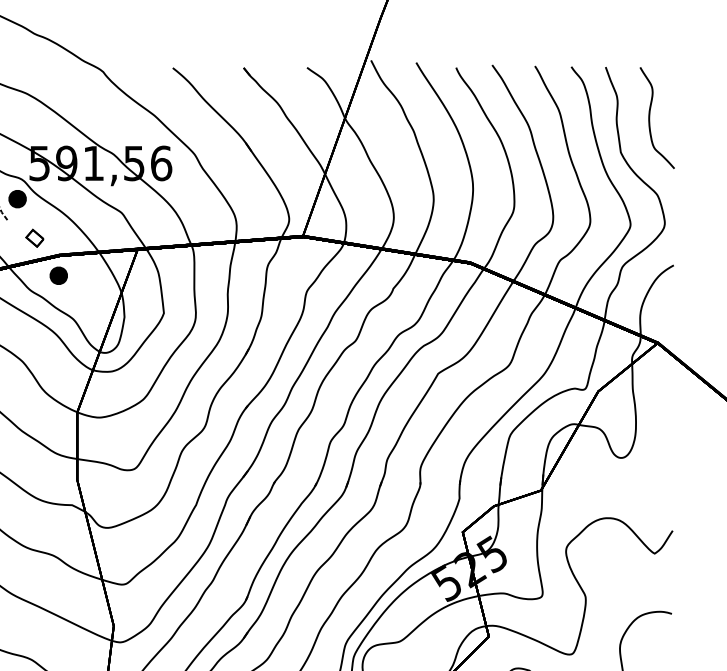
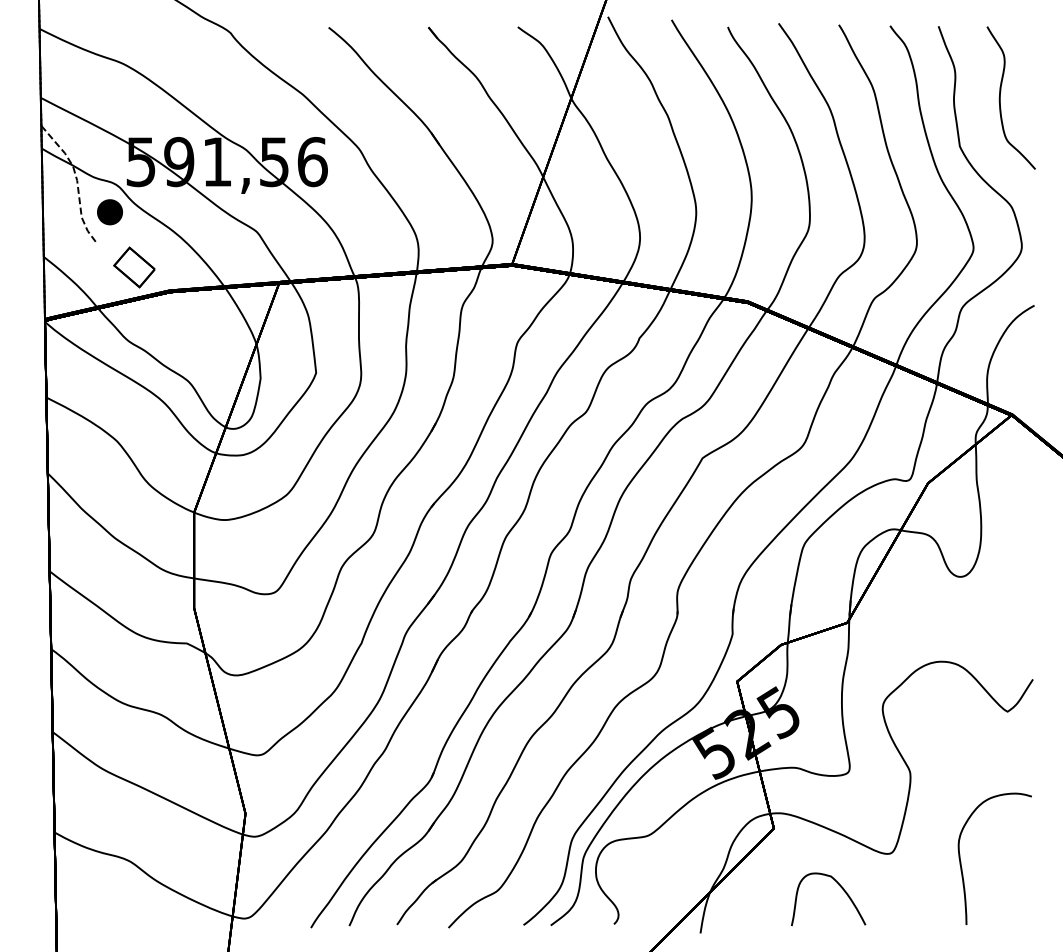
part: (34, 238) -> (134, 267), size x1.67
part: (58, 275) -> (167, 320), removed

